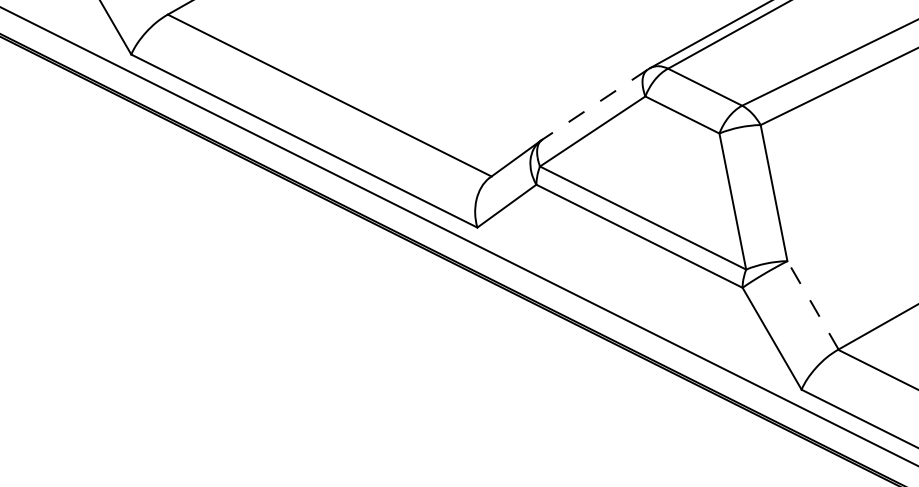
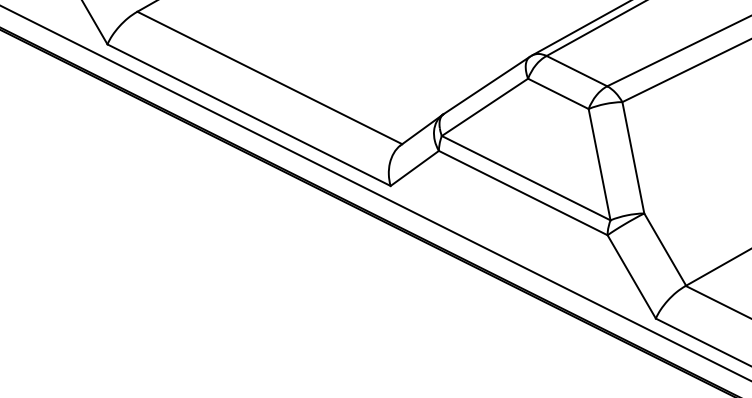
line: (594, 105) -> (486, 86), dashed -> solid
line: (812, 304) -> (664, 248), dashed -> solid

